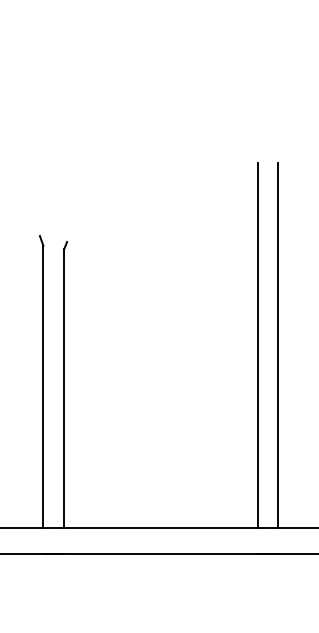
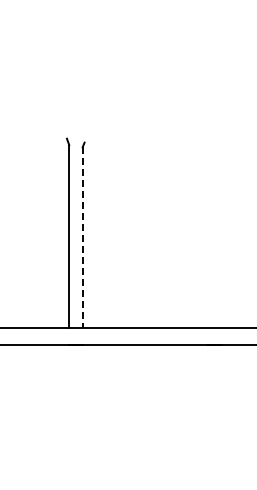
line: (258, 345) -> (208, 209), removed
line: (278, 345) -> (221, 209), removed
line: (63, 389) -> (82, 238), solid -> dashed

